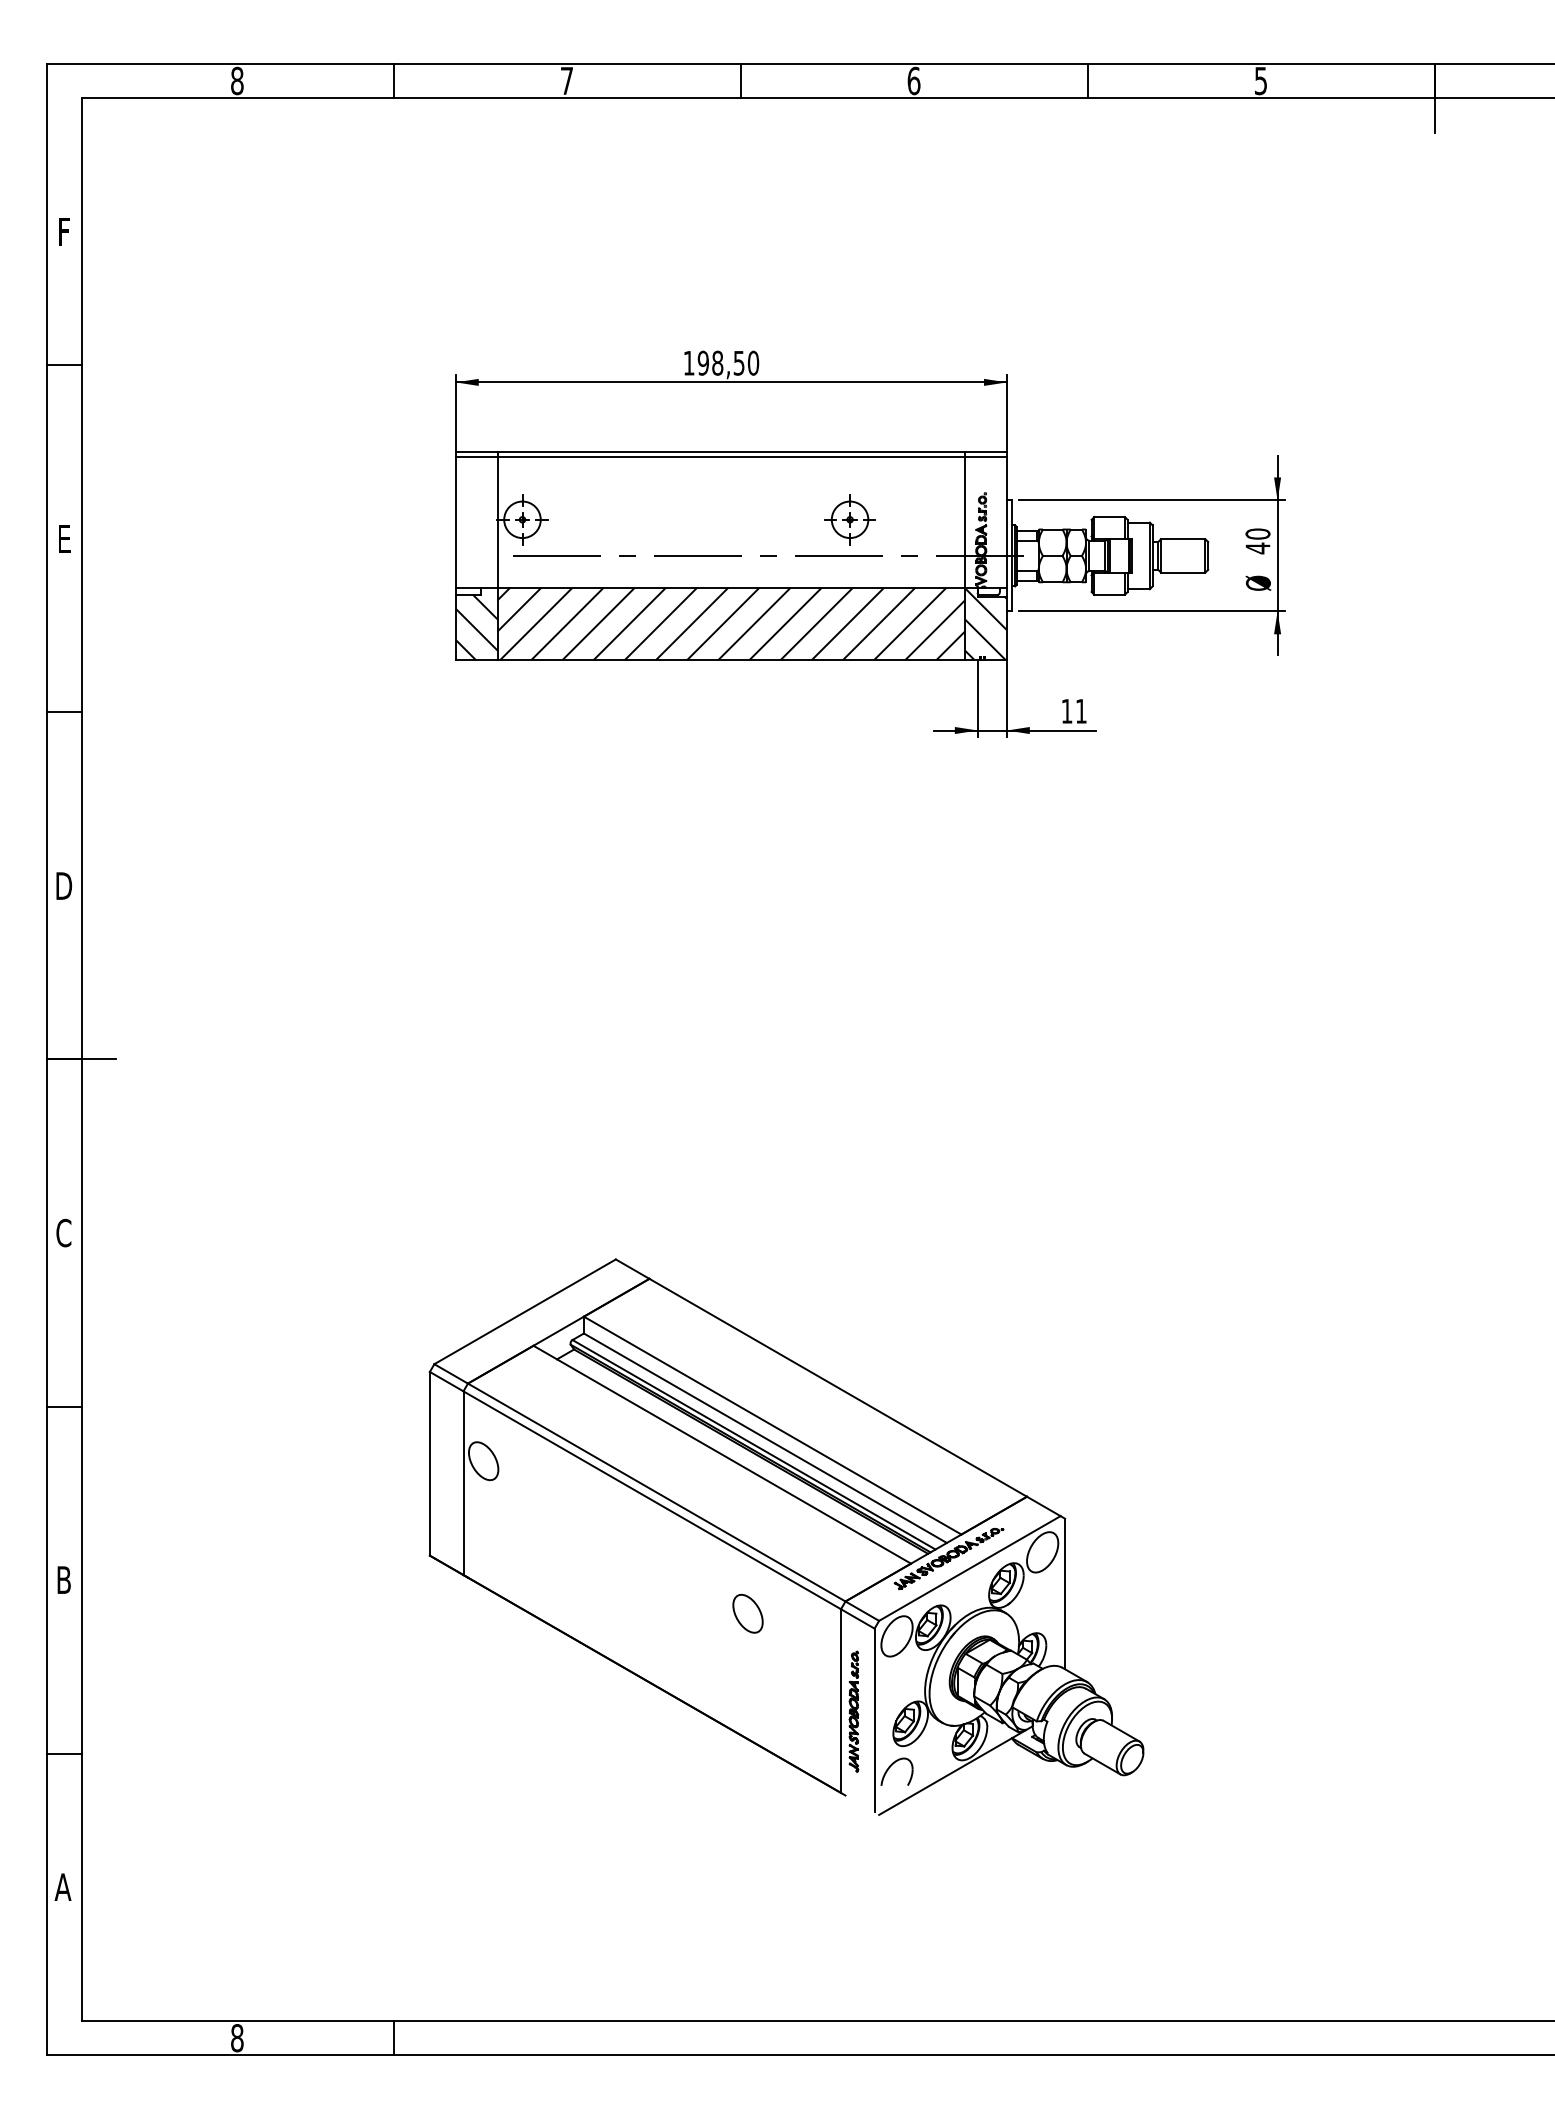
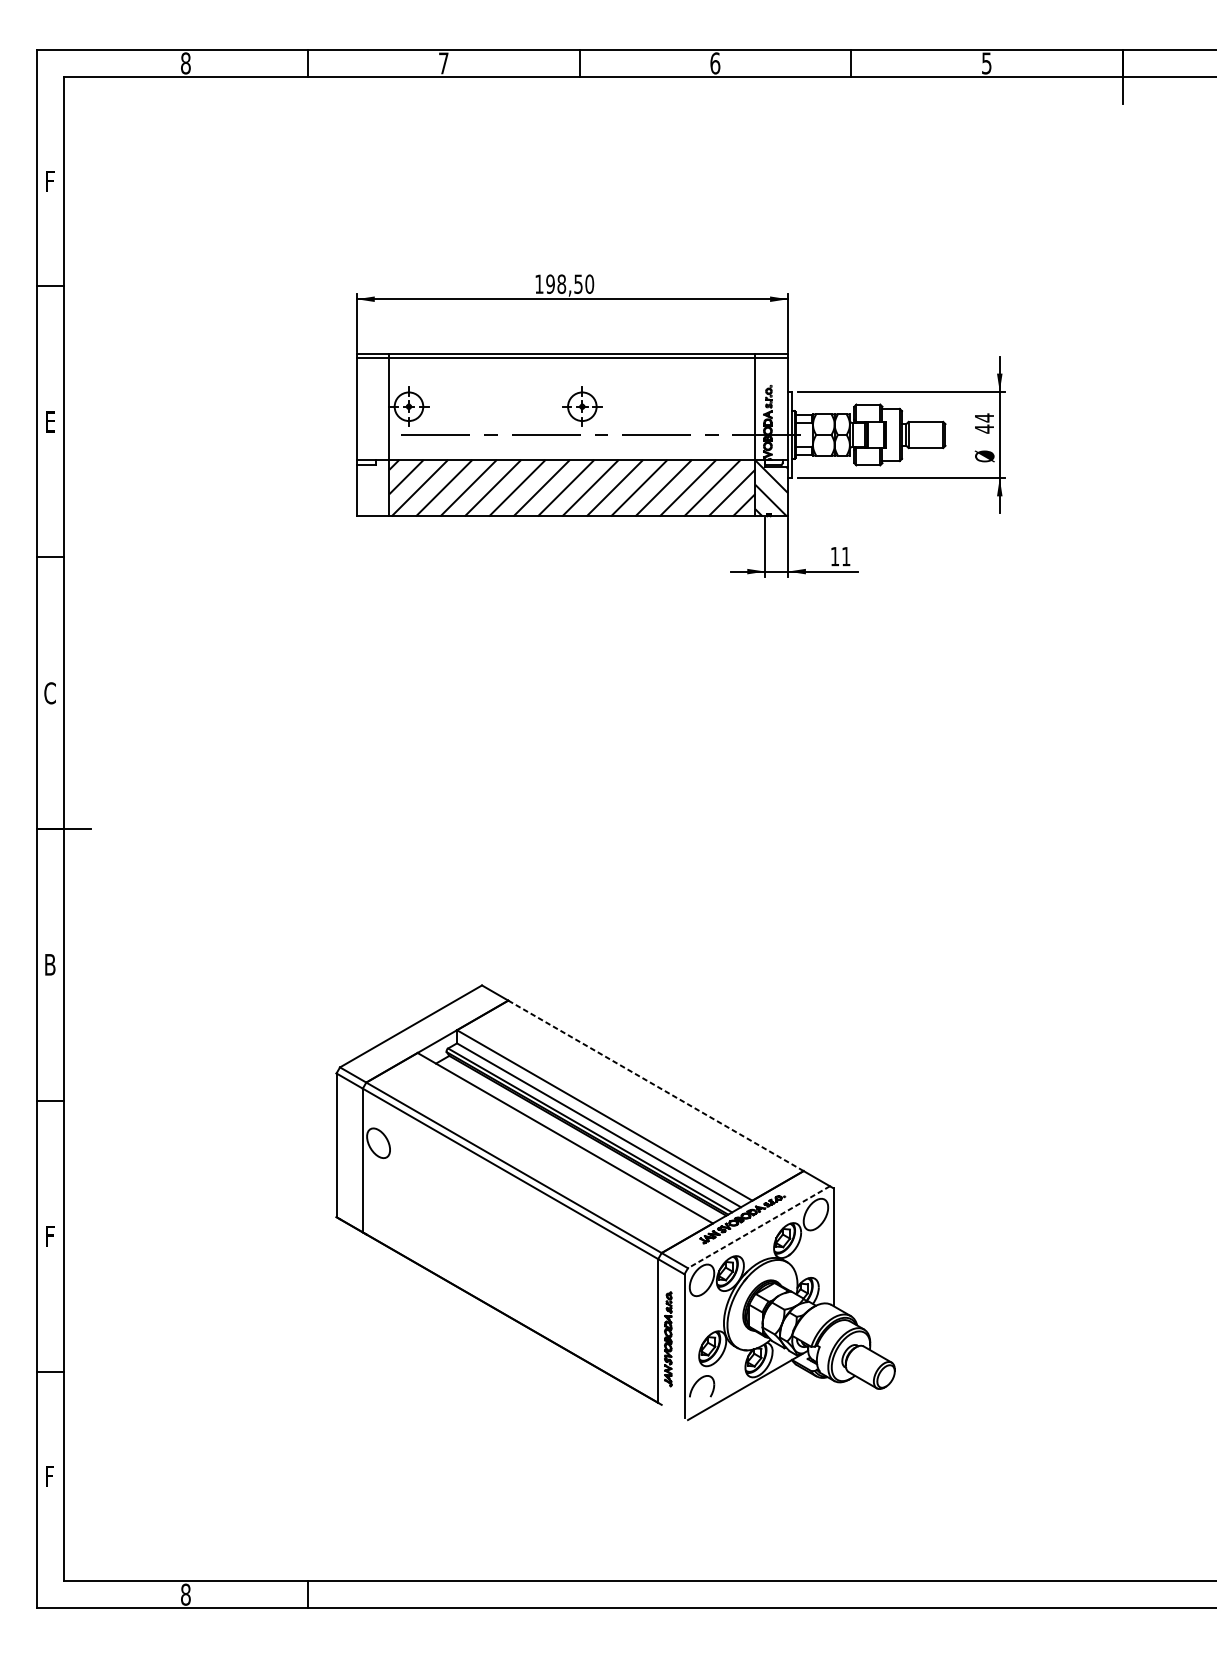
part: (849, 519) -> (581, 406), moved
text: (1257, 534) -> (984, 418), 40 -> 44
hatch: (476, 623) -> (372, 487), removed
text: (64, 885) -> (50, 692), D -> C
text: (63, 1232) -> (49, 964), C -> B
line: (838, 1387) -> (656, 1085), solid -> dashed
line: (969, 1568) -> (758, 1227), solid -> dashed
text: (63, 1579) -> (49, 1235), B -> F
part: (747, 1613) -> (585, 1262), removed
text: (62, 1886) -> (49, 1476), A -> F

